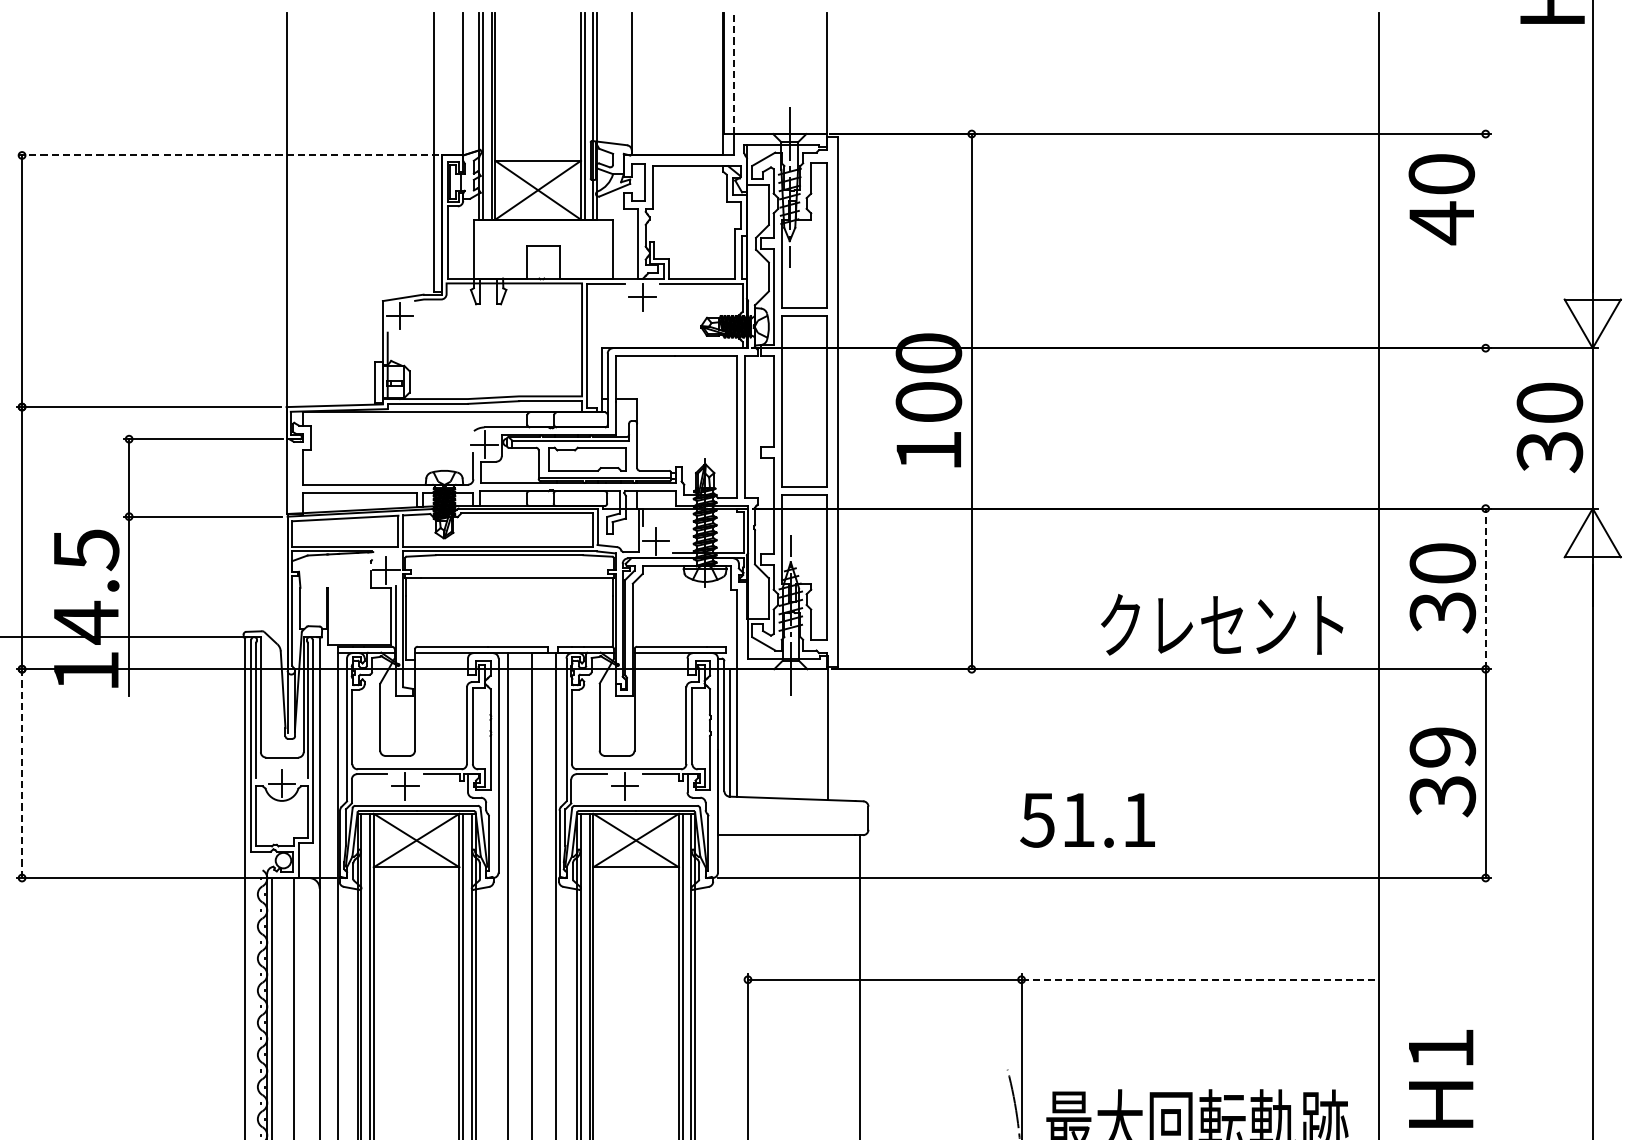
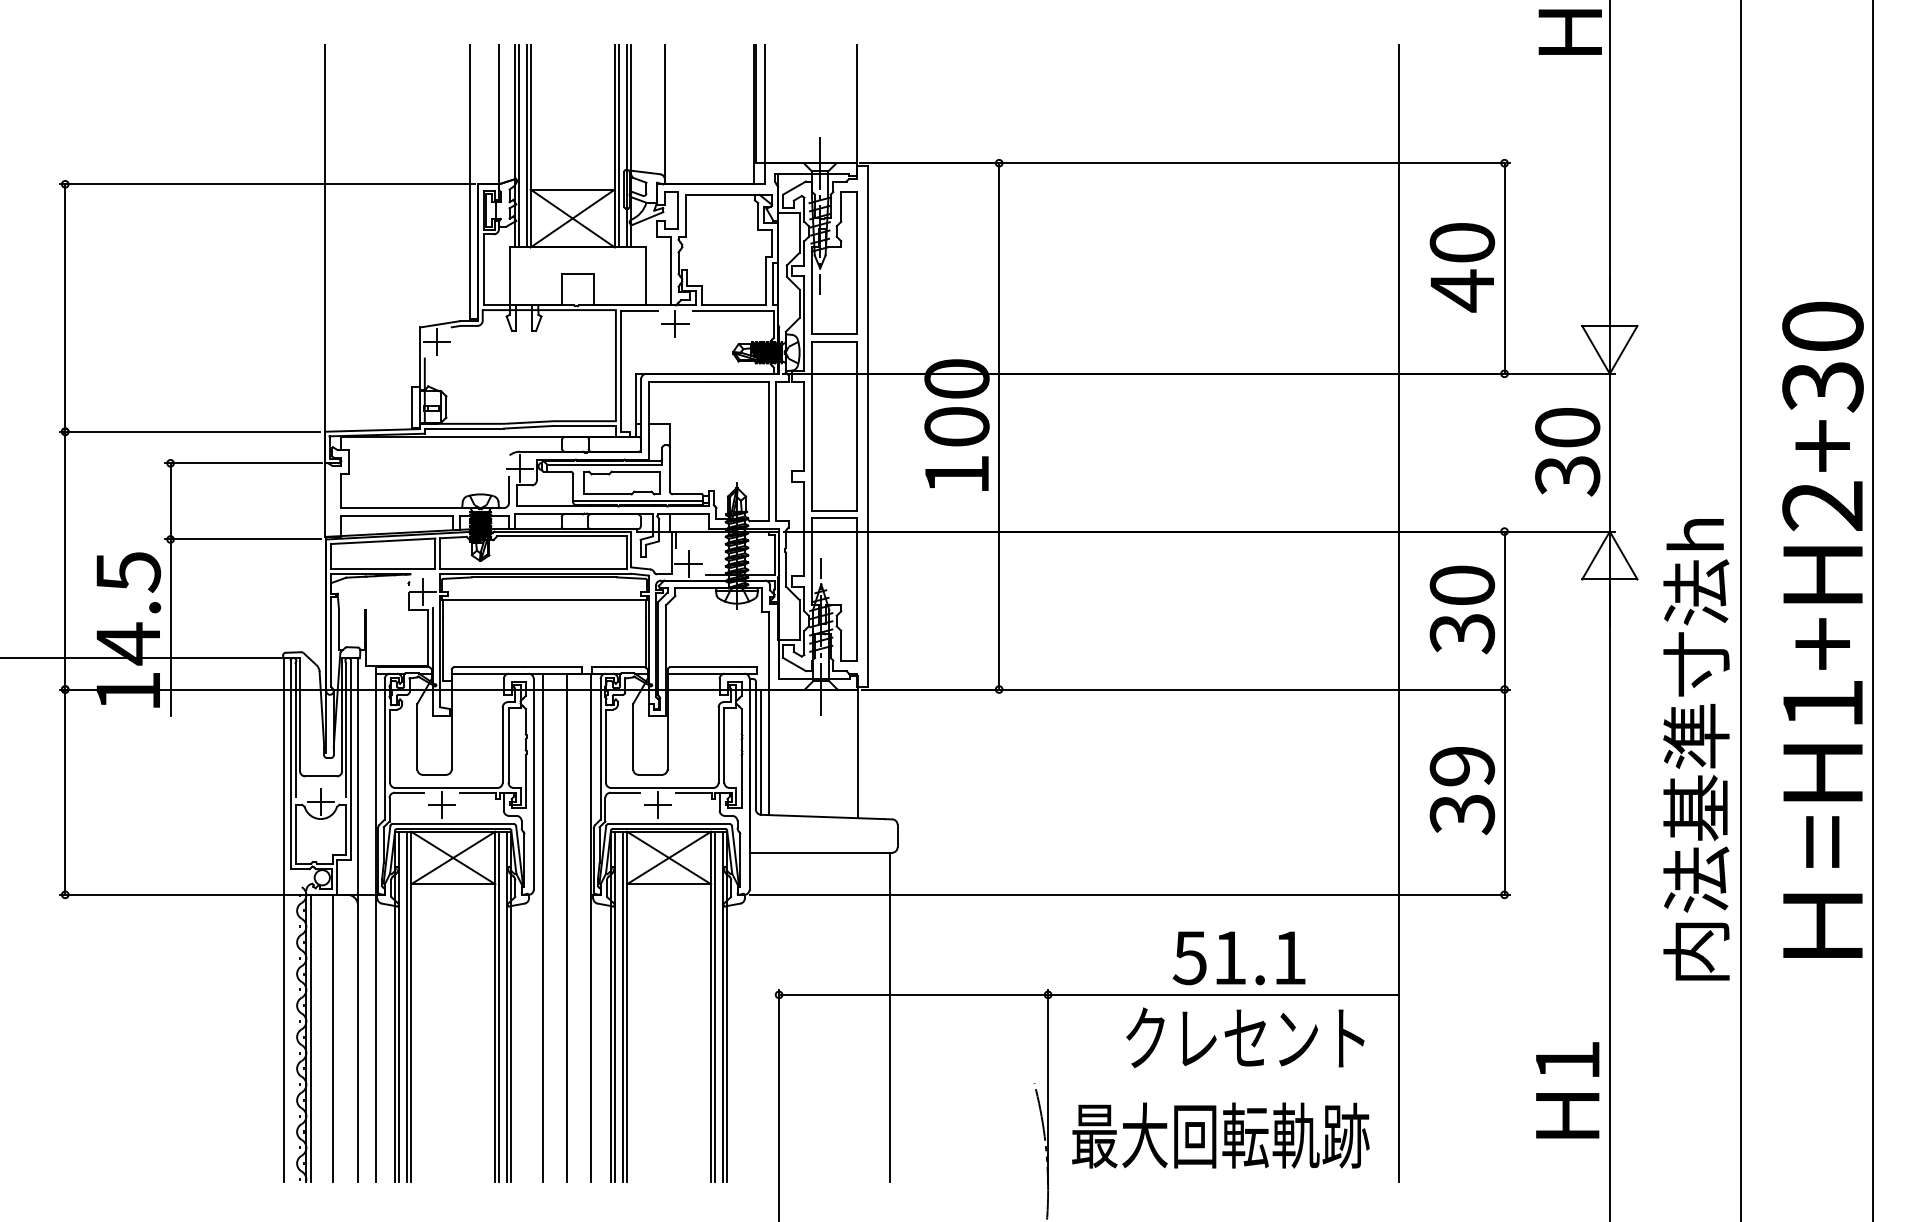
line: (733, 73) -> (764, 103), dashed -> solid
line: (227, 155) -> (267, 184), dashed -> solid
text: (1441, 199) -> (1462, 267), moved
line: (1485, 241) -> (1504, 268), added
line: (1485, 588) -> (1504, 610), dashed -> solid
text: (1222, 624) -> (1245, 1037), moved
line: (22, 773) -> (65, 792), dashed -> solid
text: (1087, 820) -> (1238, 958), moved
line: (1199, 979) -> (1223, 994), dashed -> solid
text: (1440, 1079) -> (1567, 1090), moved

